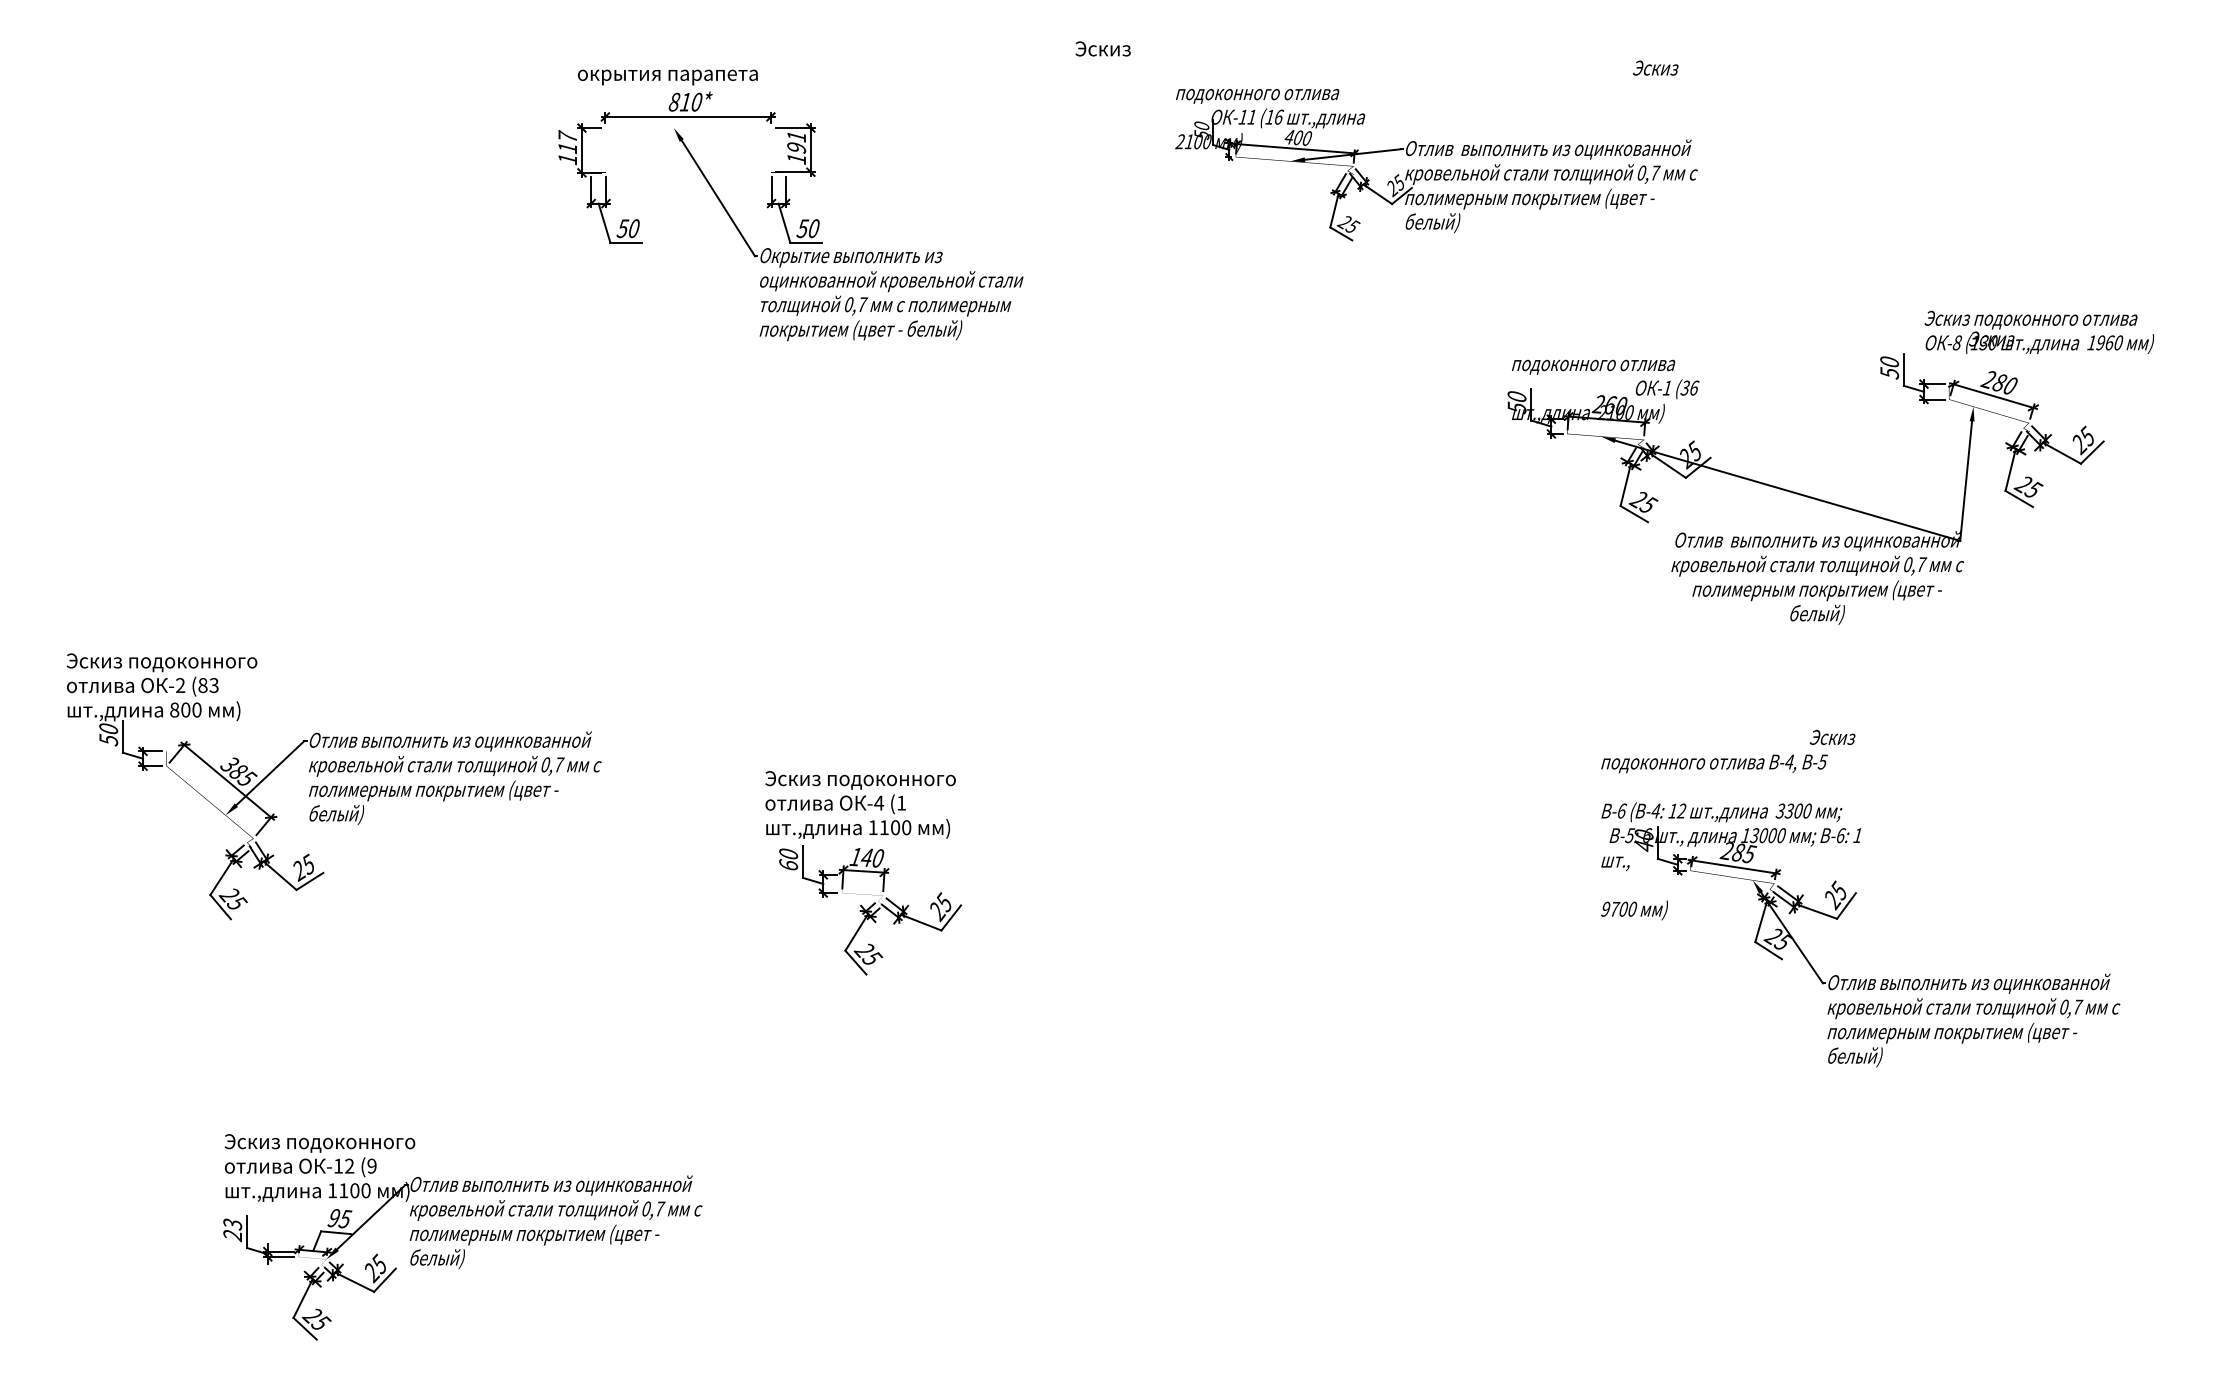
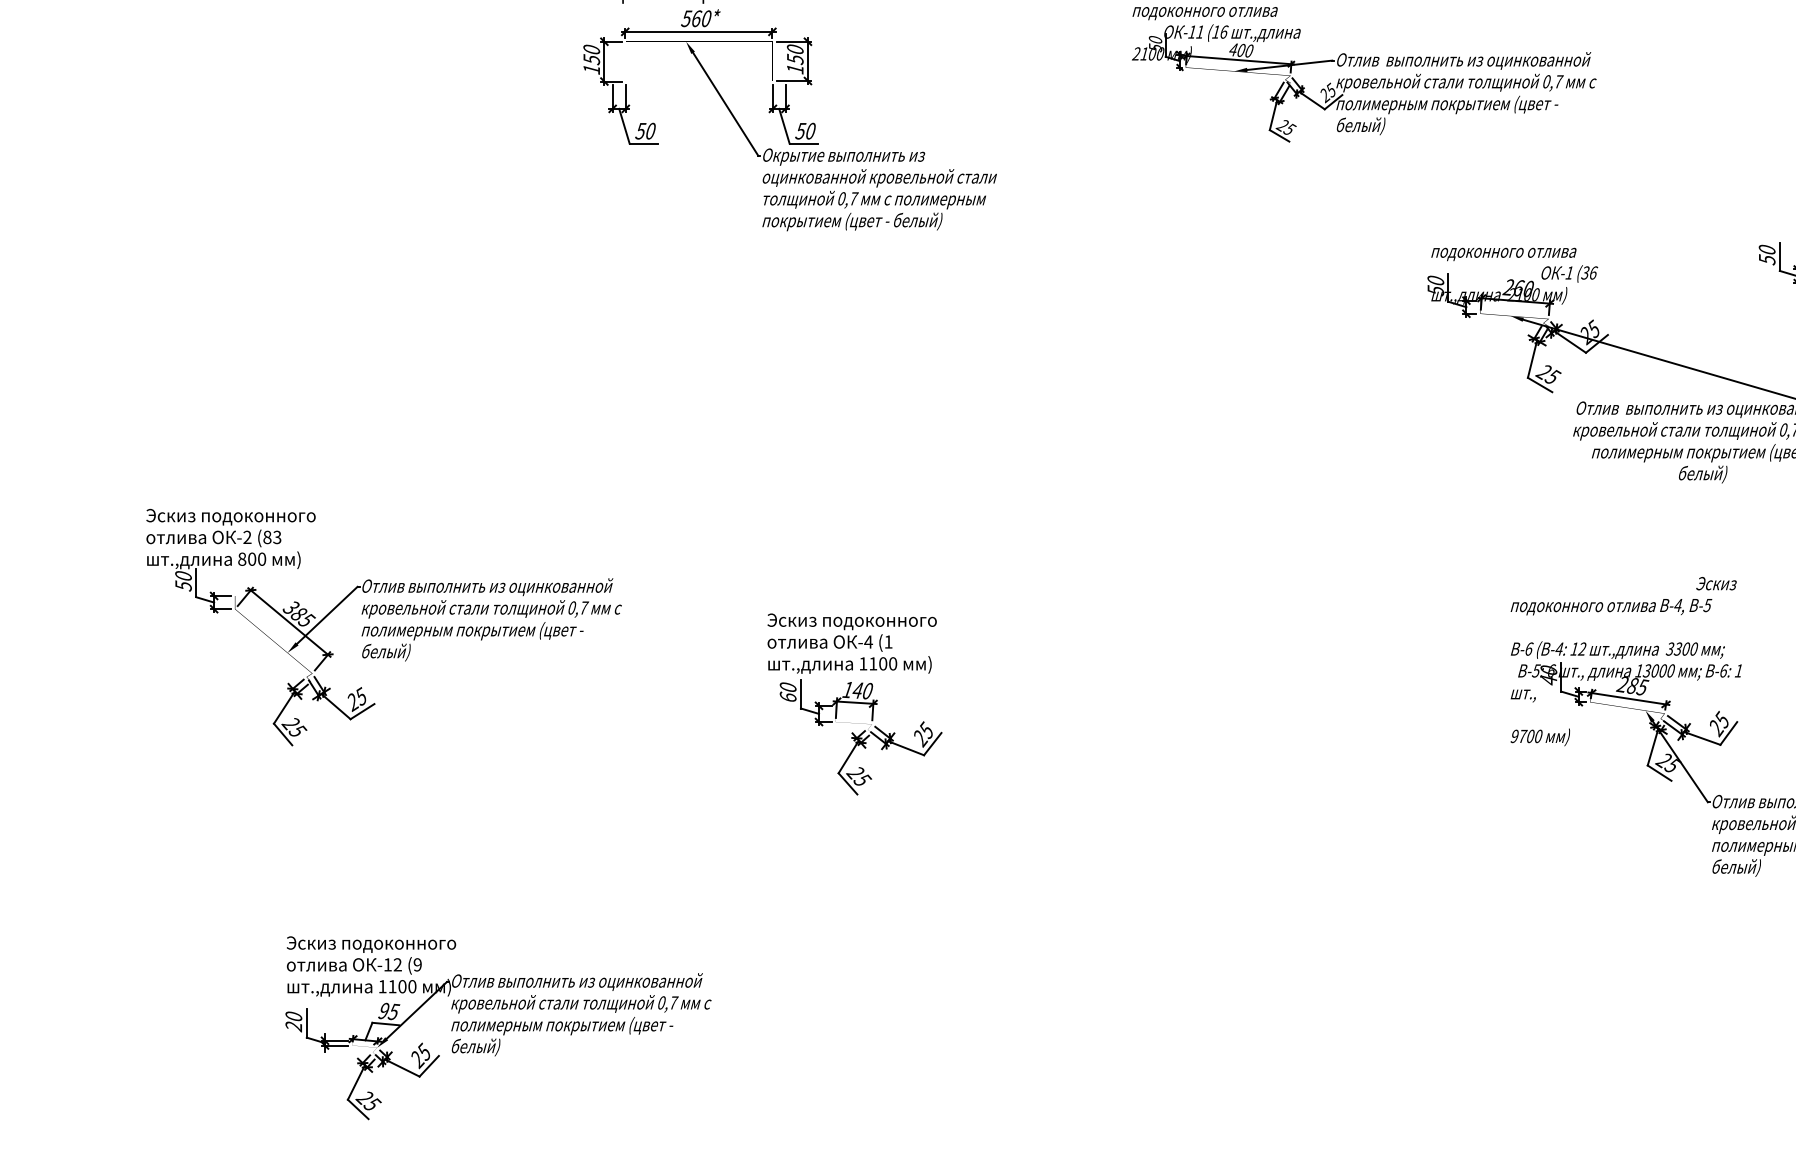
text: (680, 101) -> (692, 18), 810* -> 560*
text: (567, 142) -> (591, 54), 117 -> 150
text: (796, 142) -> (795, 54), 191 -> 150
text: (232, 1224) -> (293, 1016), 23 -> 20

